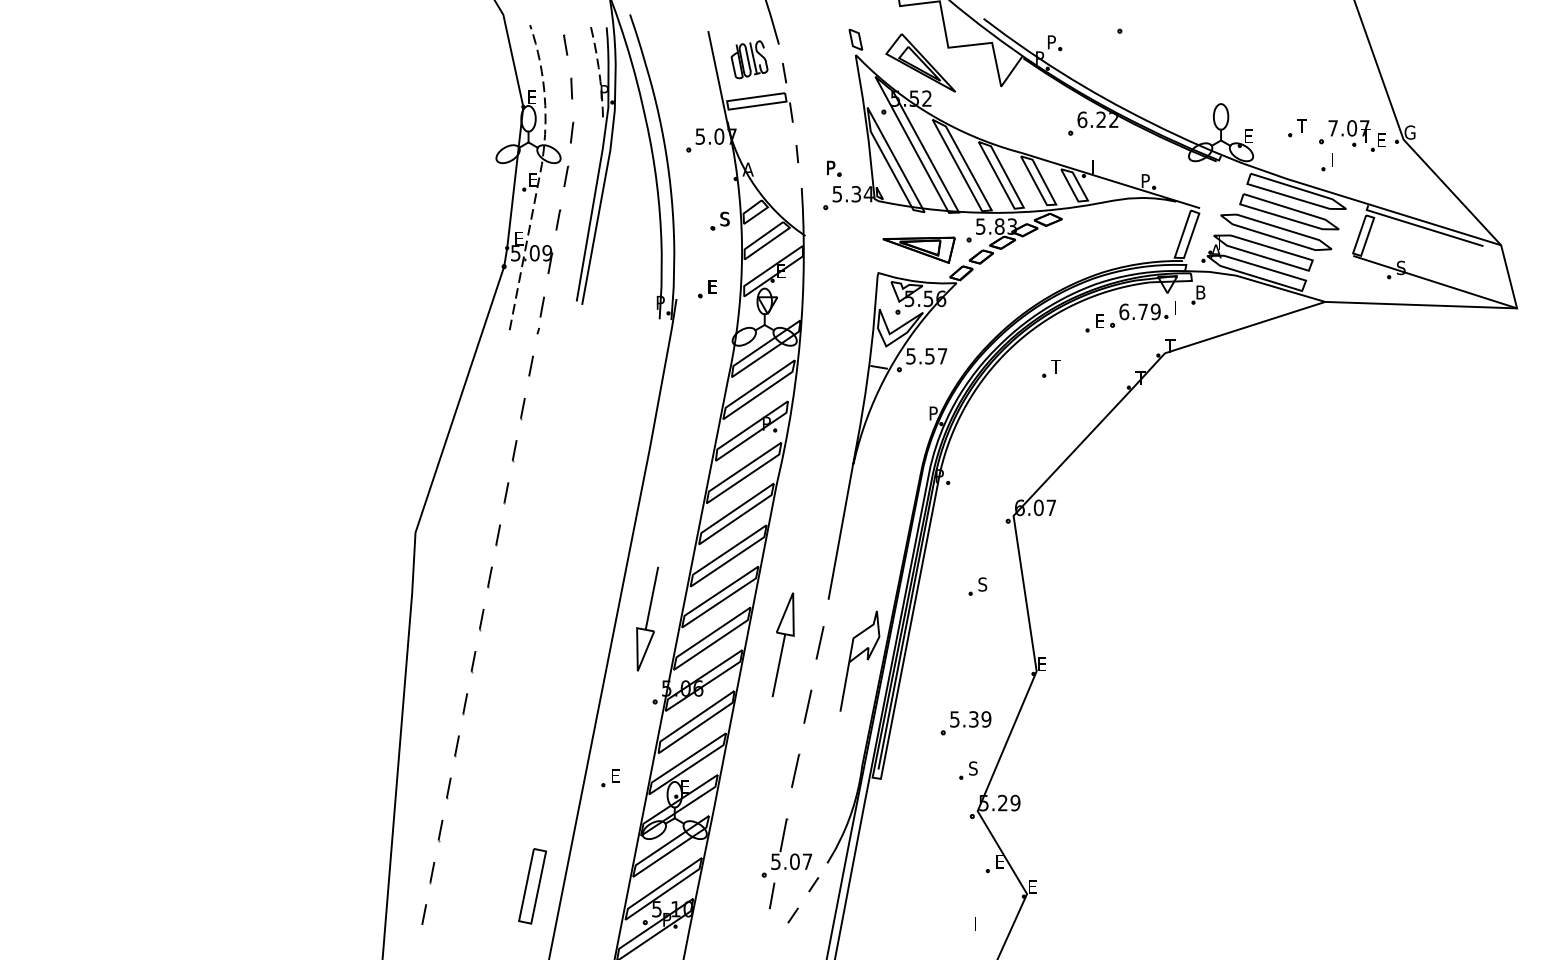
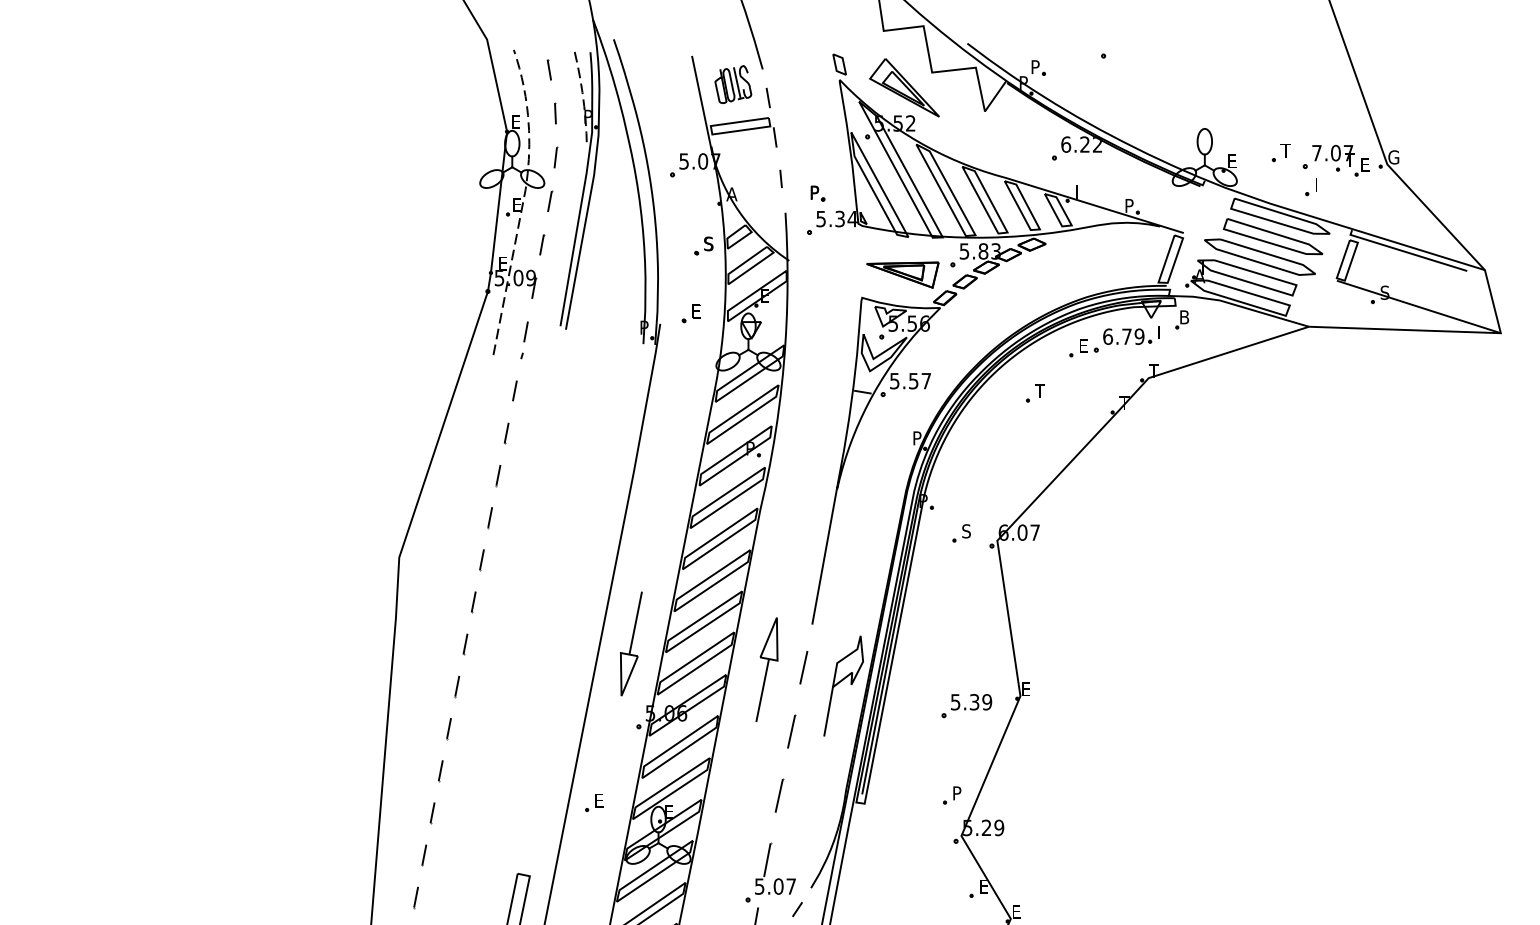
part: (977, 586) -> (961, 533), moved
part: (965, 723) -> (966, 706), moved
text: (973, 768) -> (957, 793), S -> P

